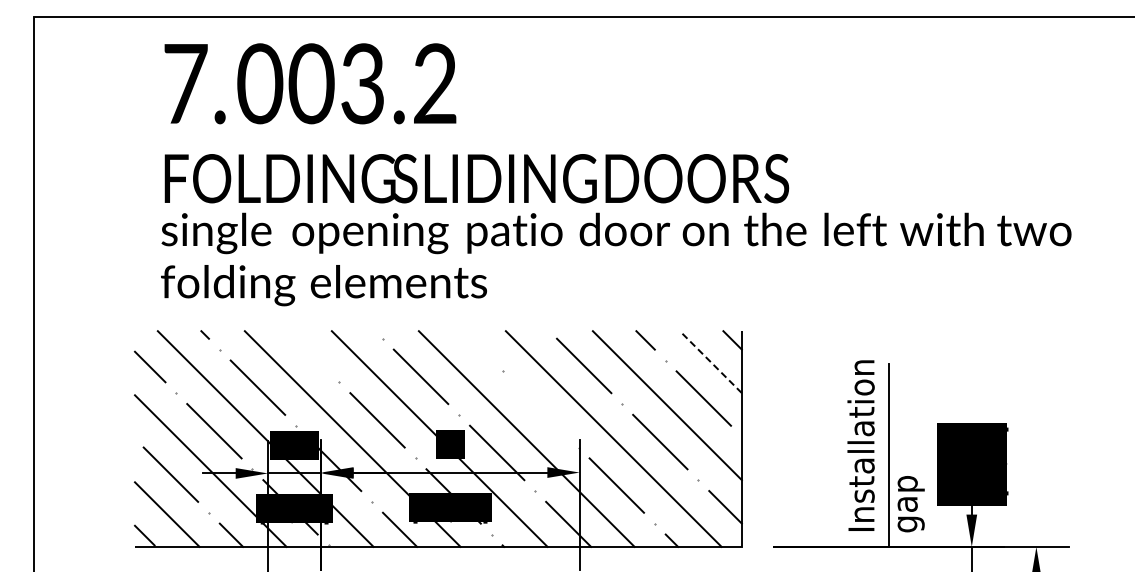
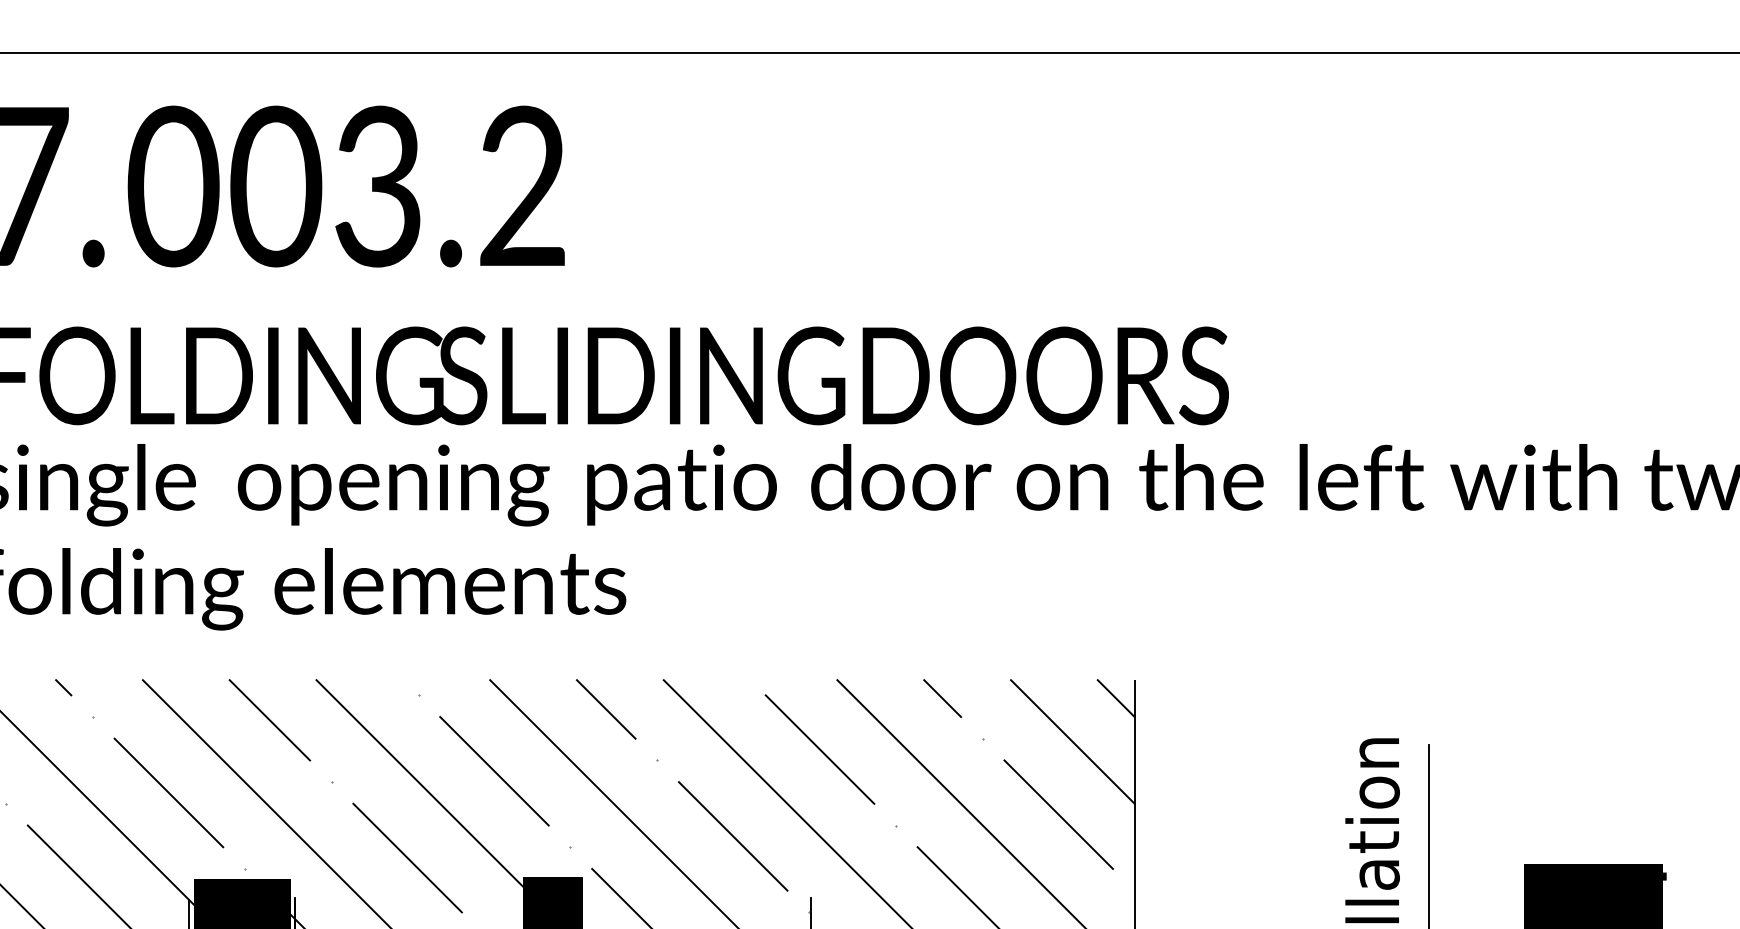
line: (476, 345) -> (605, 708), added
line: (308, 351) -> (269, 720), added
line: (710, 362) -> (1072, 742), dashed -> solid
line: (540, 409) -> (732, 836), added

